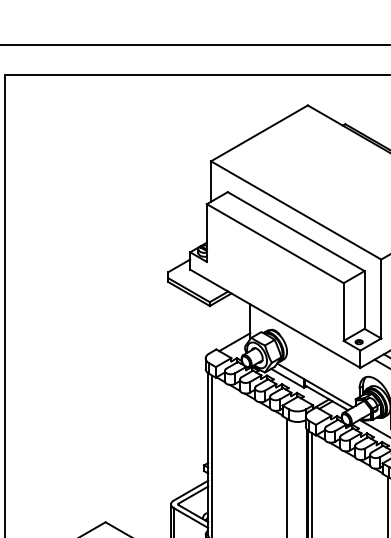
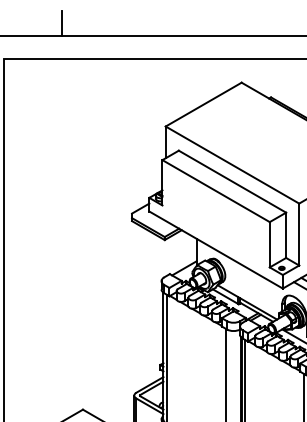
line: (79, 29) -> (62, 23), added

